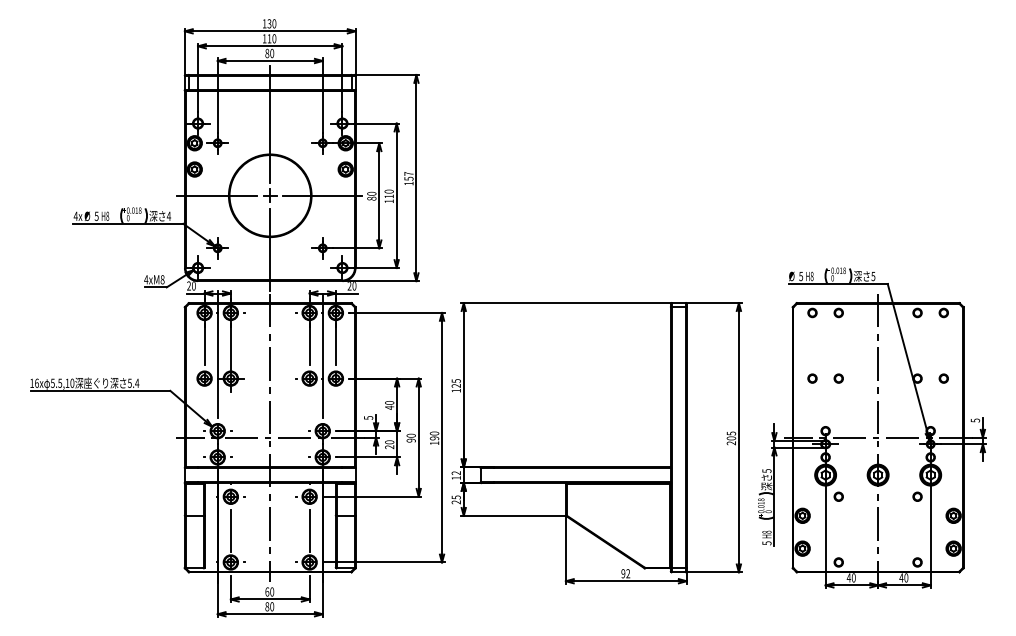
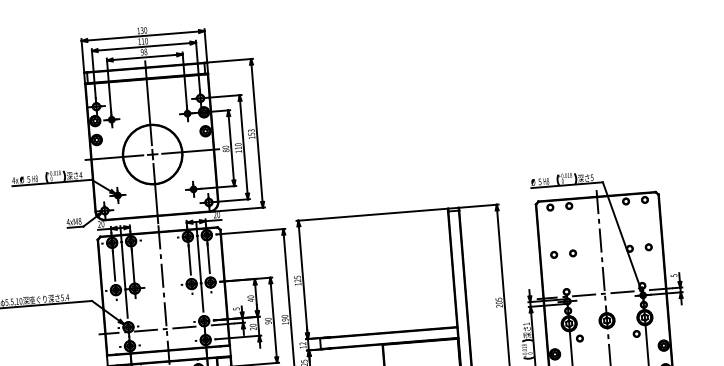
text: (269, 53) -> (143, 52), 80 -> 98
text: (408, 173) -> (251, 130), 157 -> 153
text: (766, 470) -> (526, 323), 5 -> 1

